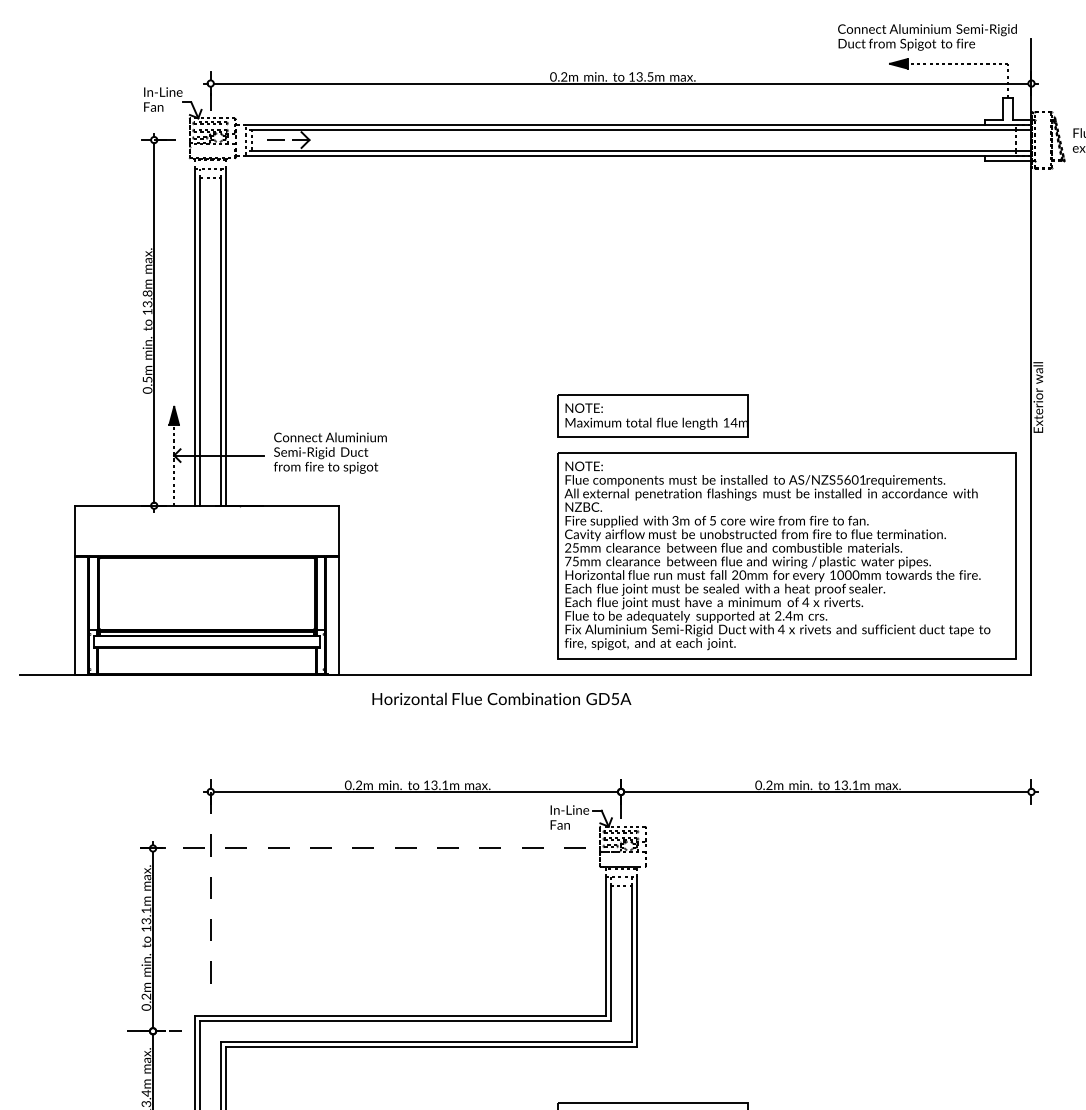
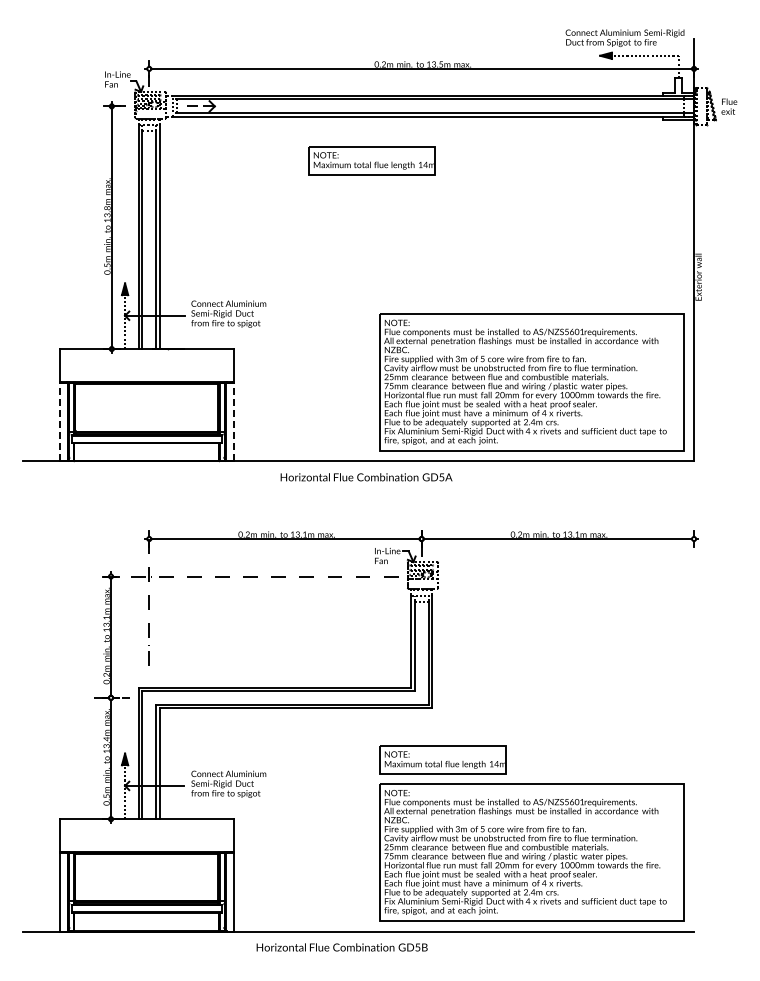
part: (652, 415) -> (371, 160), moved
line: (75, 614) -> (59, 421), solid -> dashed
line: (339, 614) -> (234, 421), solid -> dashed
text: (501, 699) -> (366, 477), moved

